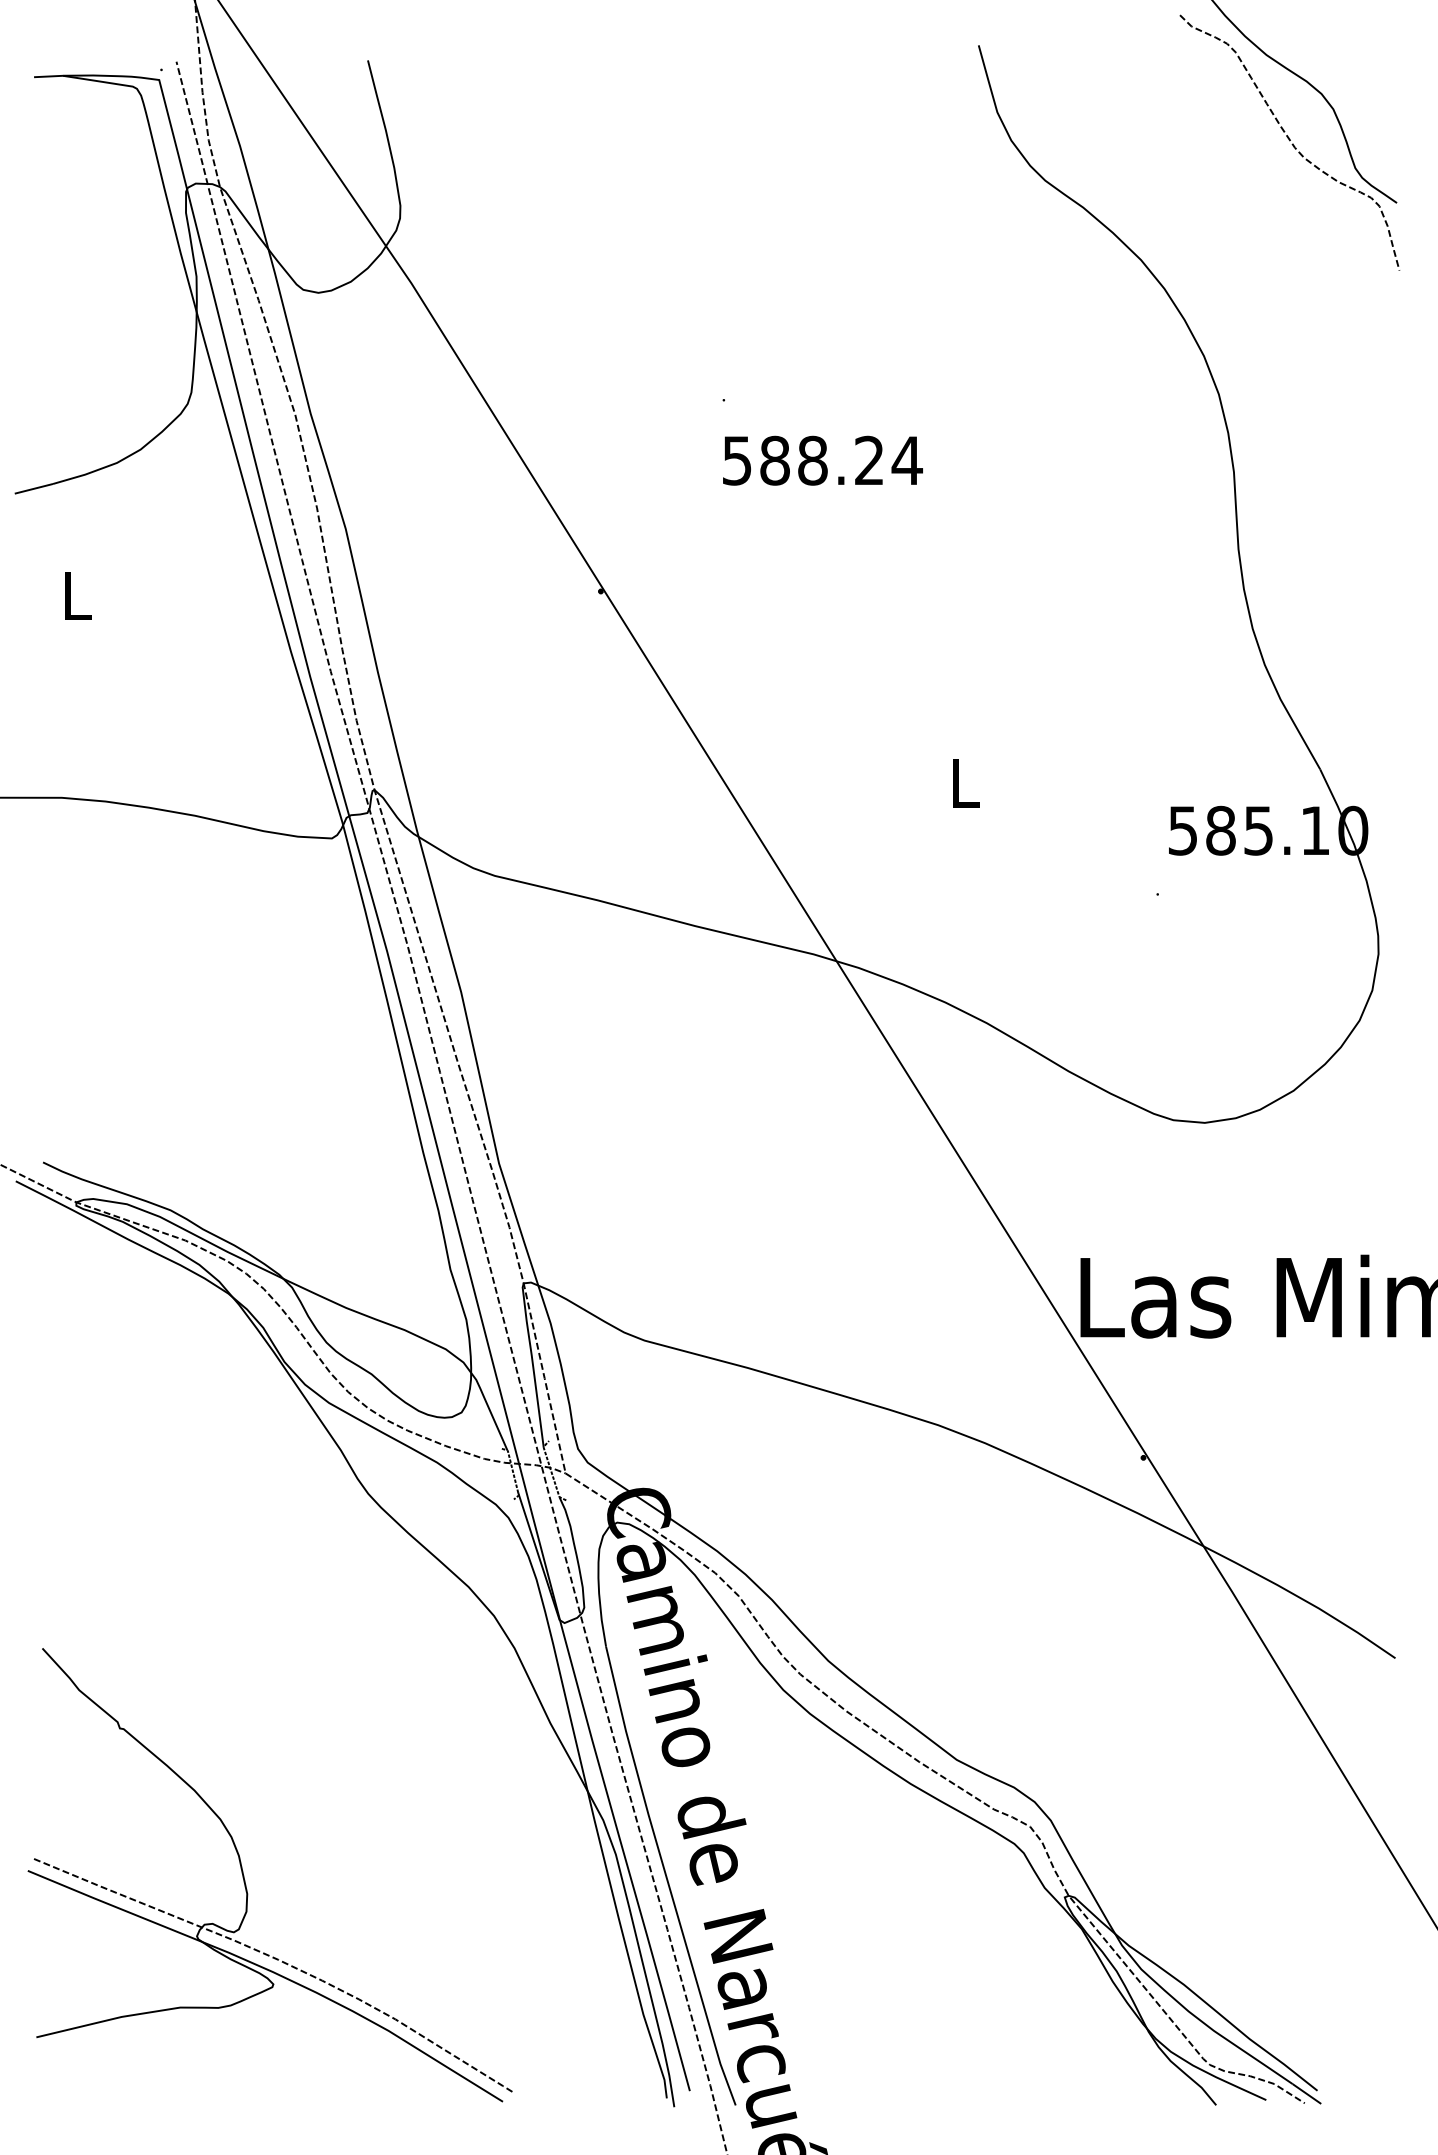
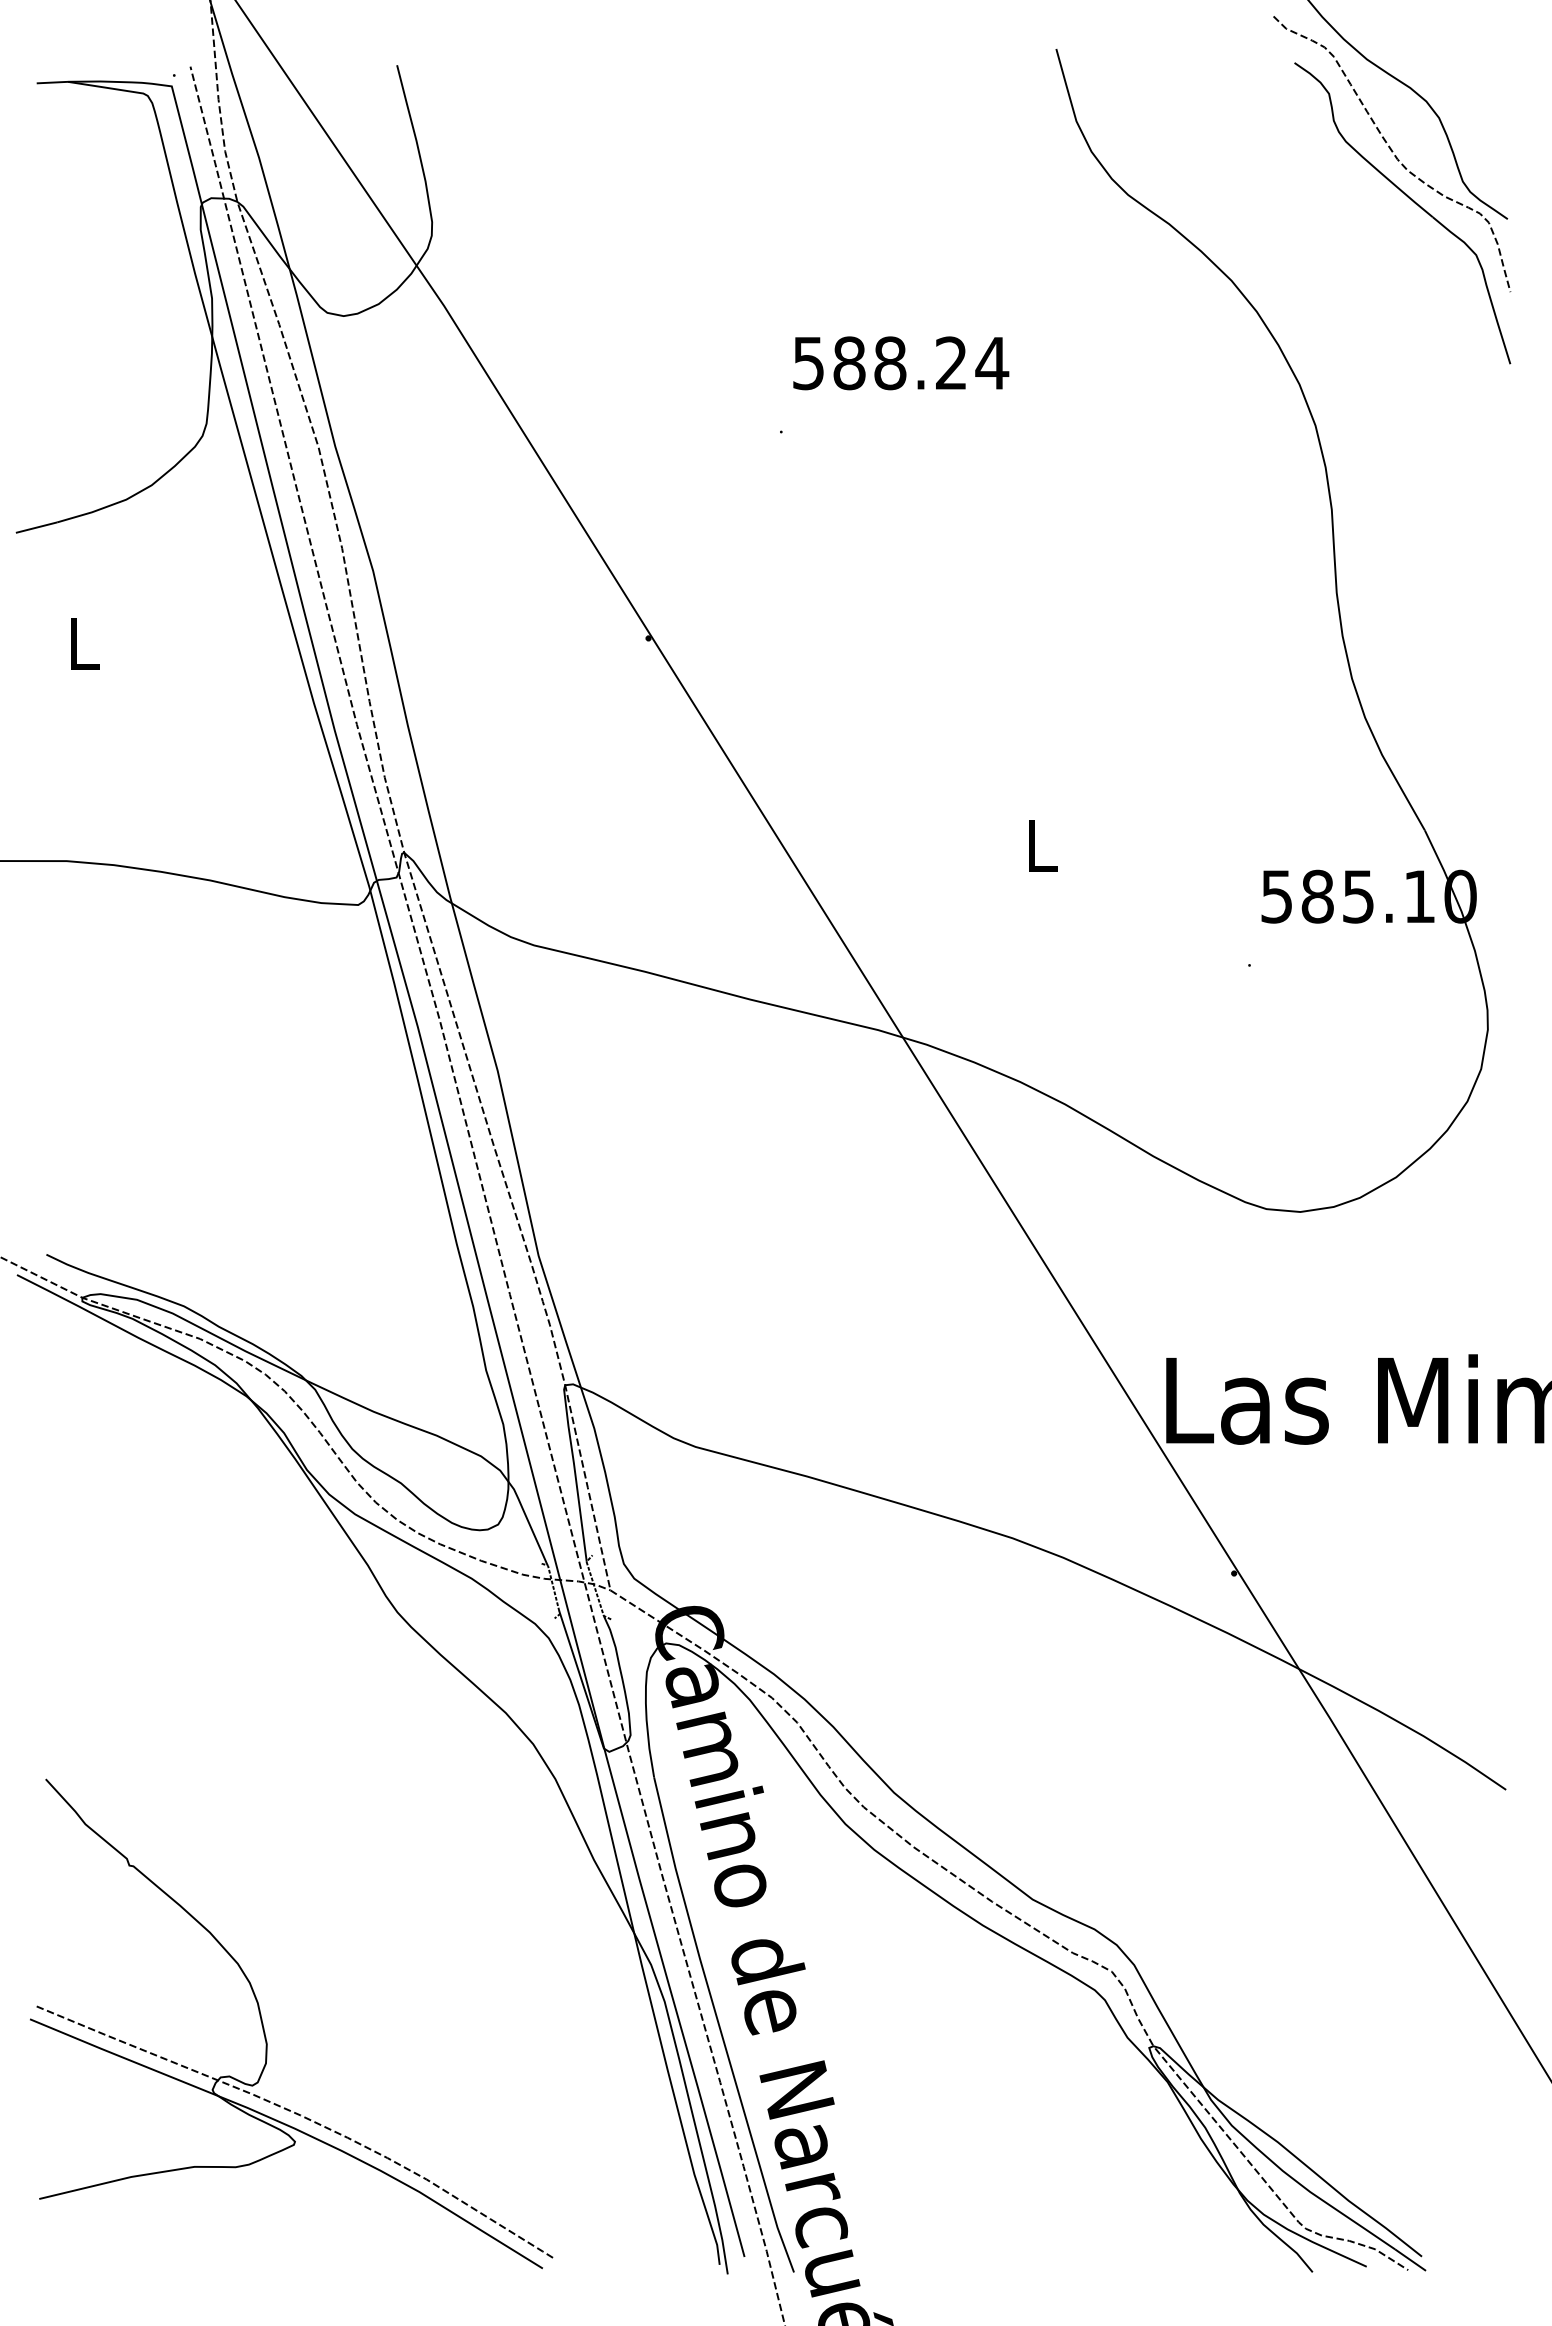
part: (1309, 187) -> (1413, 202), added
text: (823, 460) -> (901, 363), moved

